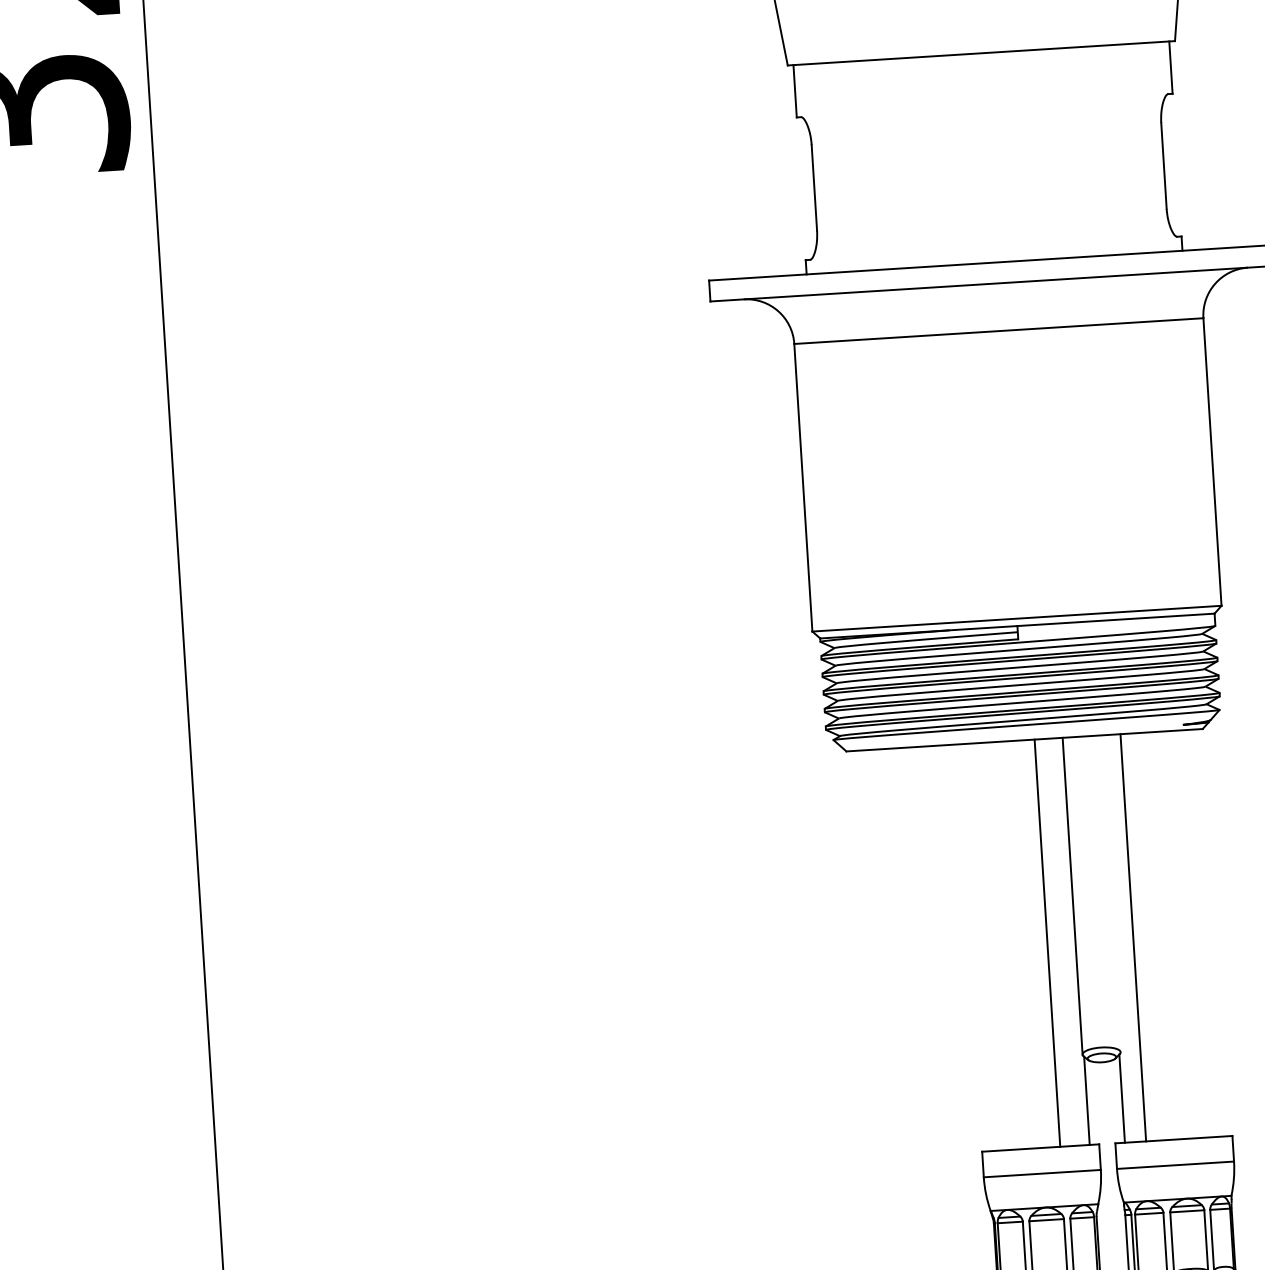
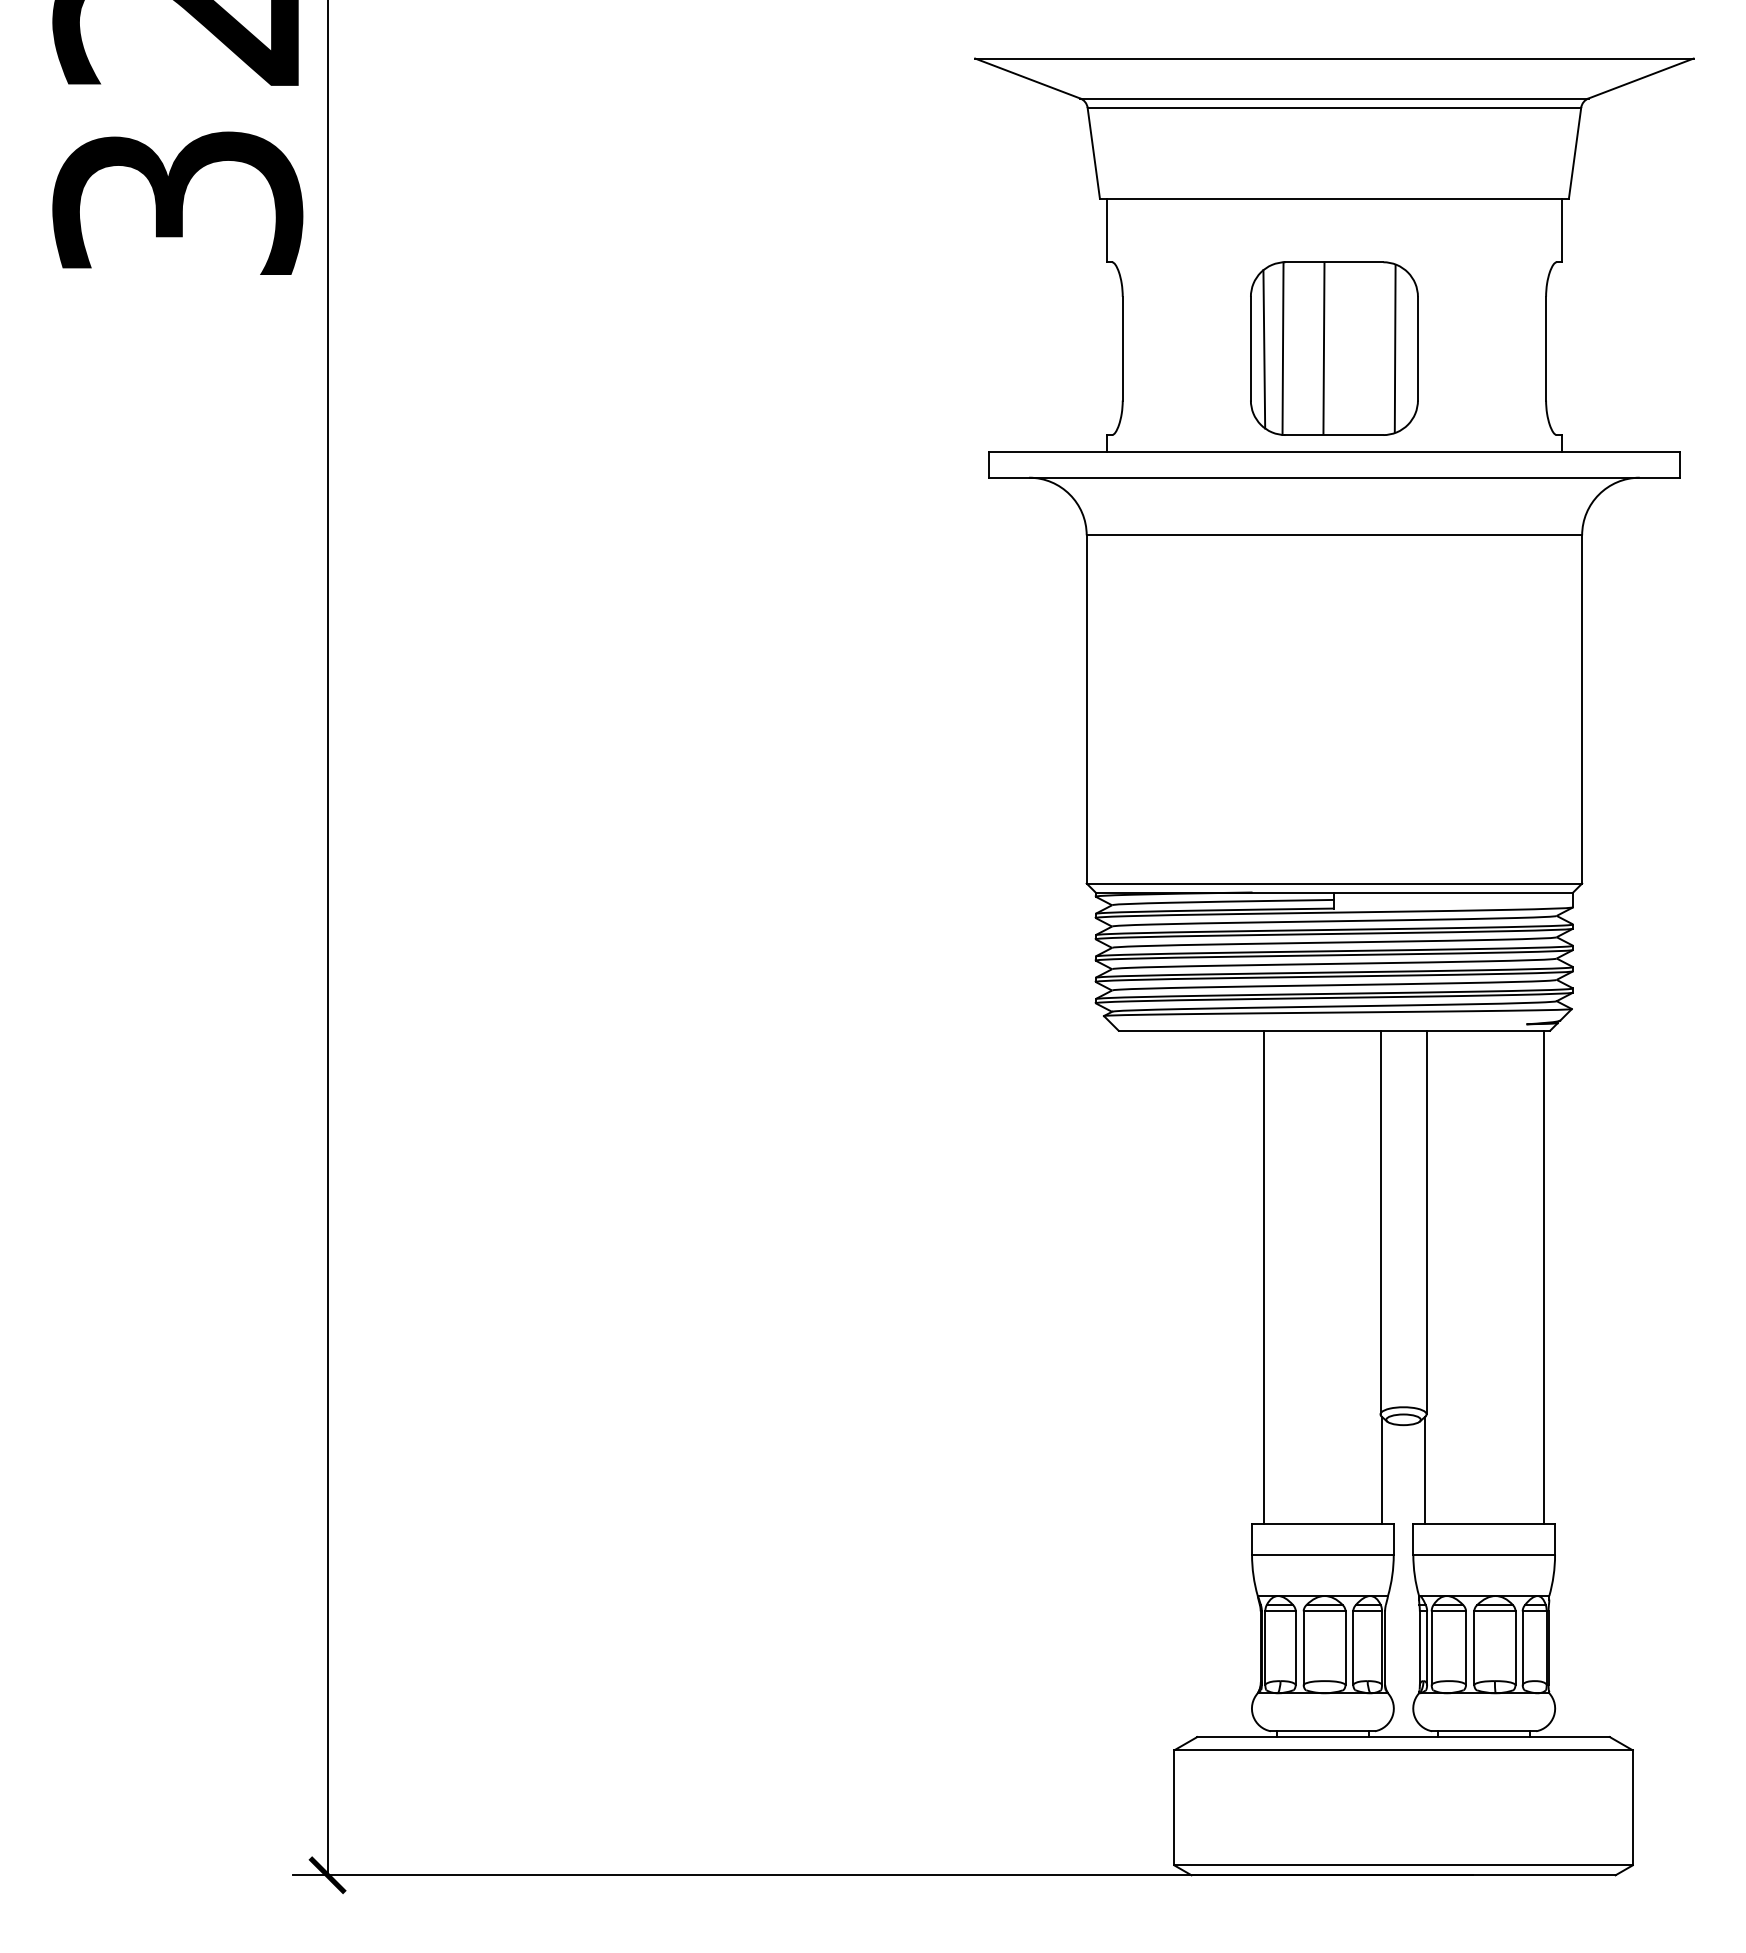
part: (989, 176) -> (1334, 348), added
line: (1110, 893) -> (1426, 1222), added
line: (1133, 937) -> (1543, 1276), moved
line: (1047, 942) -> (1263, 1276), moved

